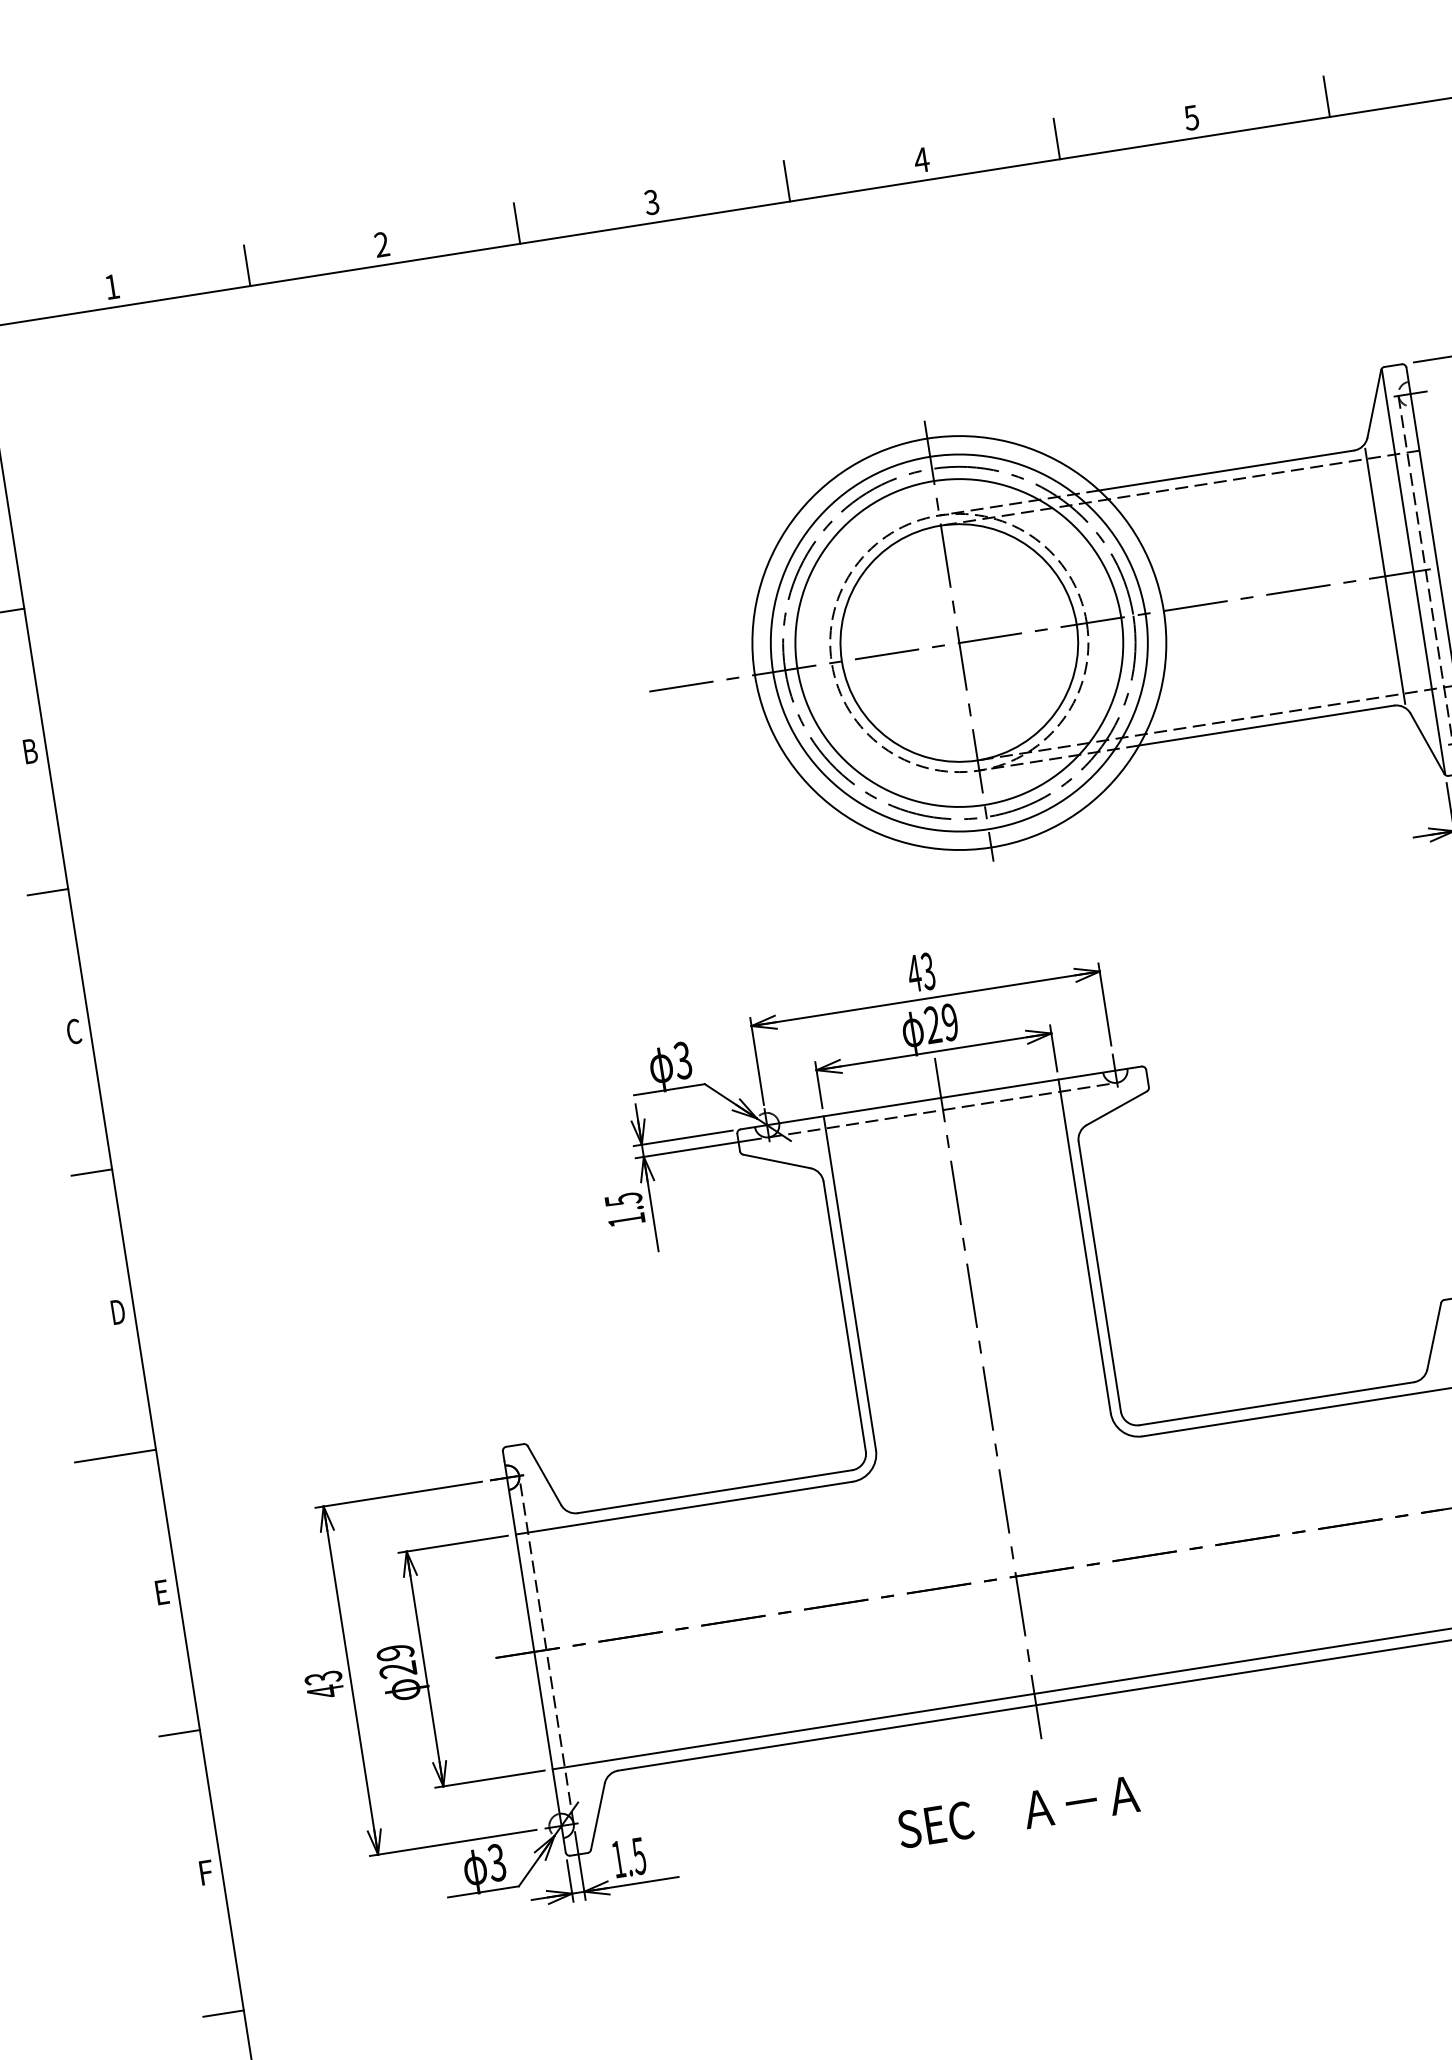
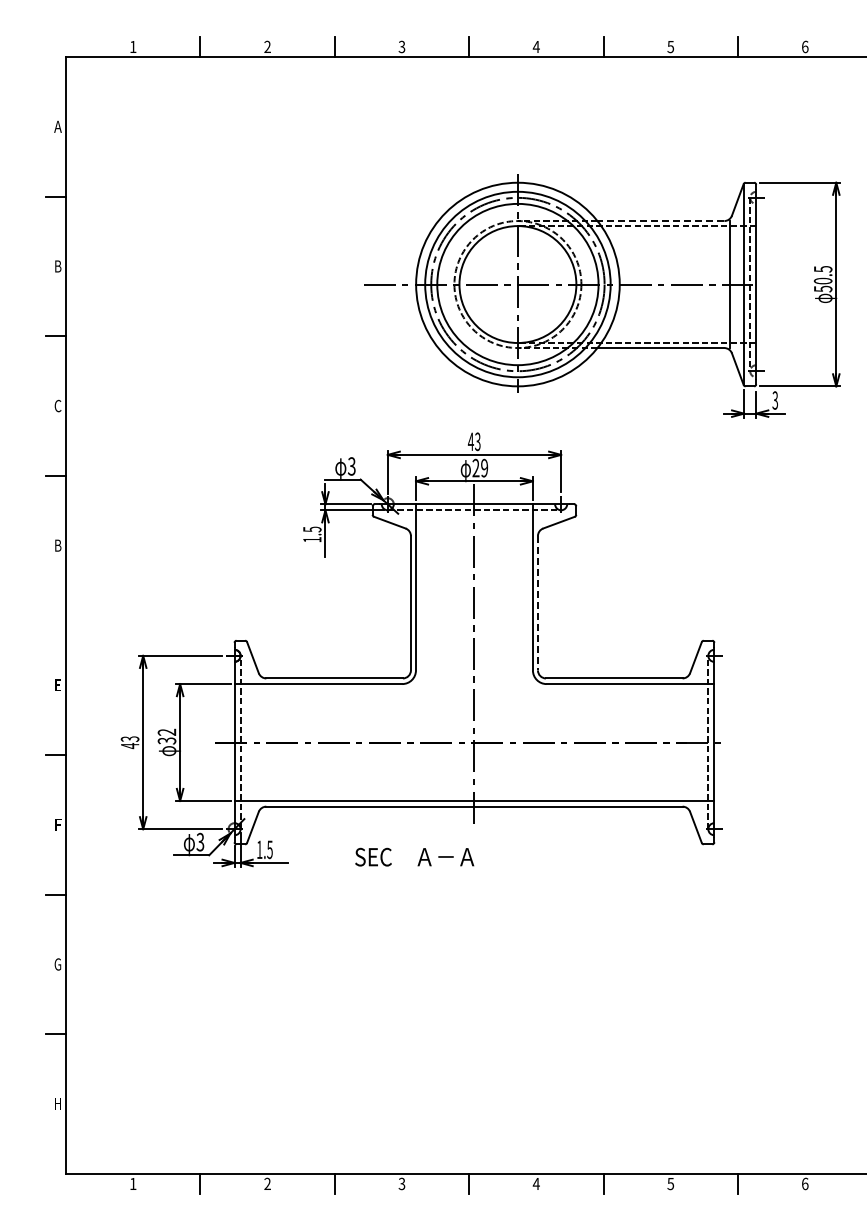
line: (1225, 471) -> (660, 221), solid -> dashed
line: (1098, 1277) -> (537, 603), solid -> dashed
text: (118, 1311) -> (58, 545), D -> B
line: (114, 1456) -> (45, 615), removed
text: (397, 1660) -> (167, 736), 29 -> 32
text: (1017, 1810) -> (414, 856), moved

